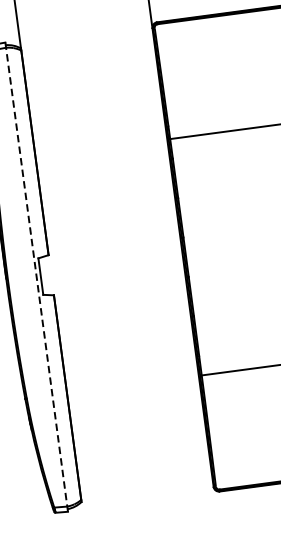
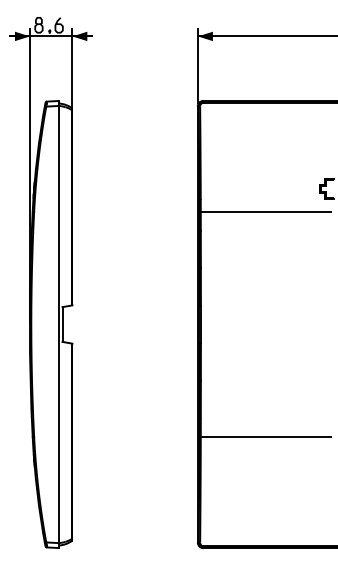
line: (36, 277) -> (58, 324), dashed -> solid

